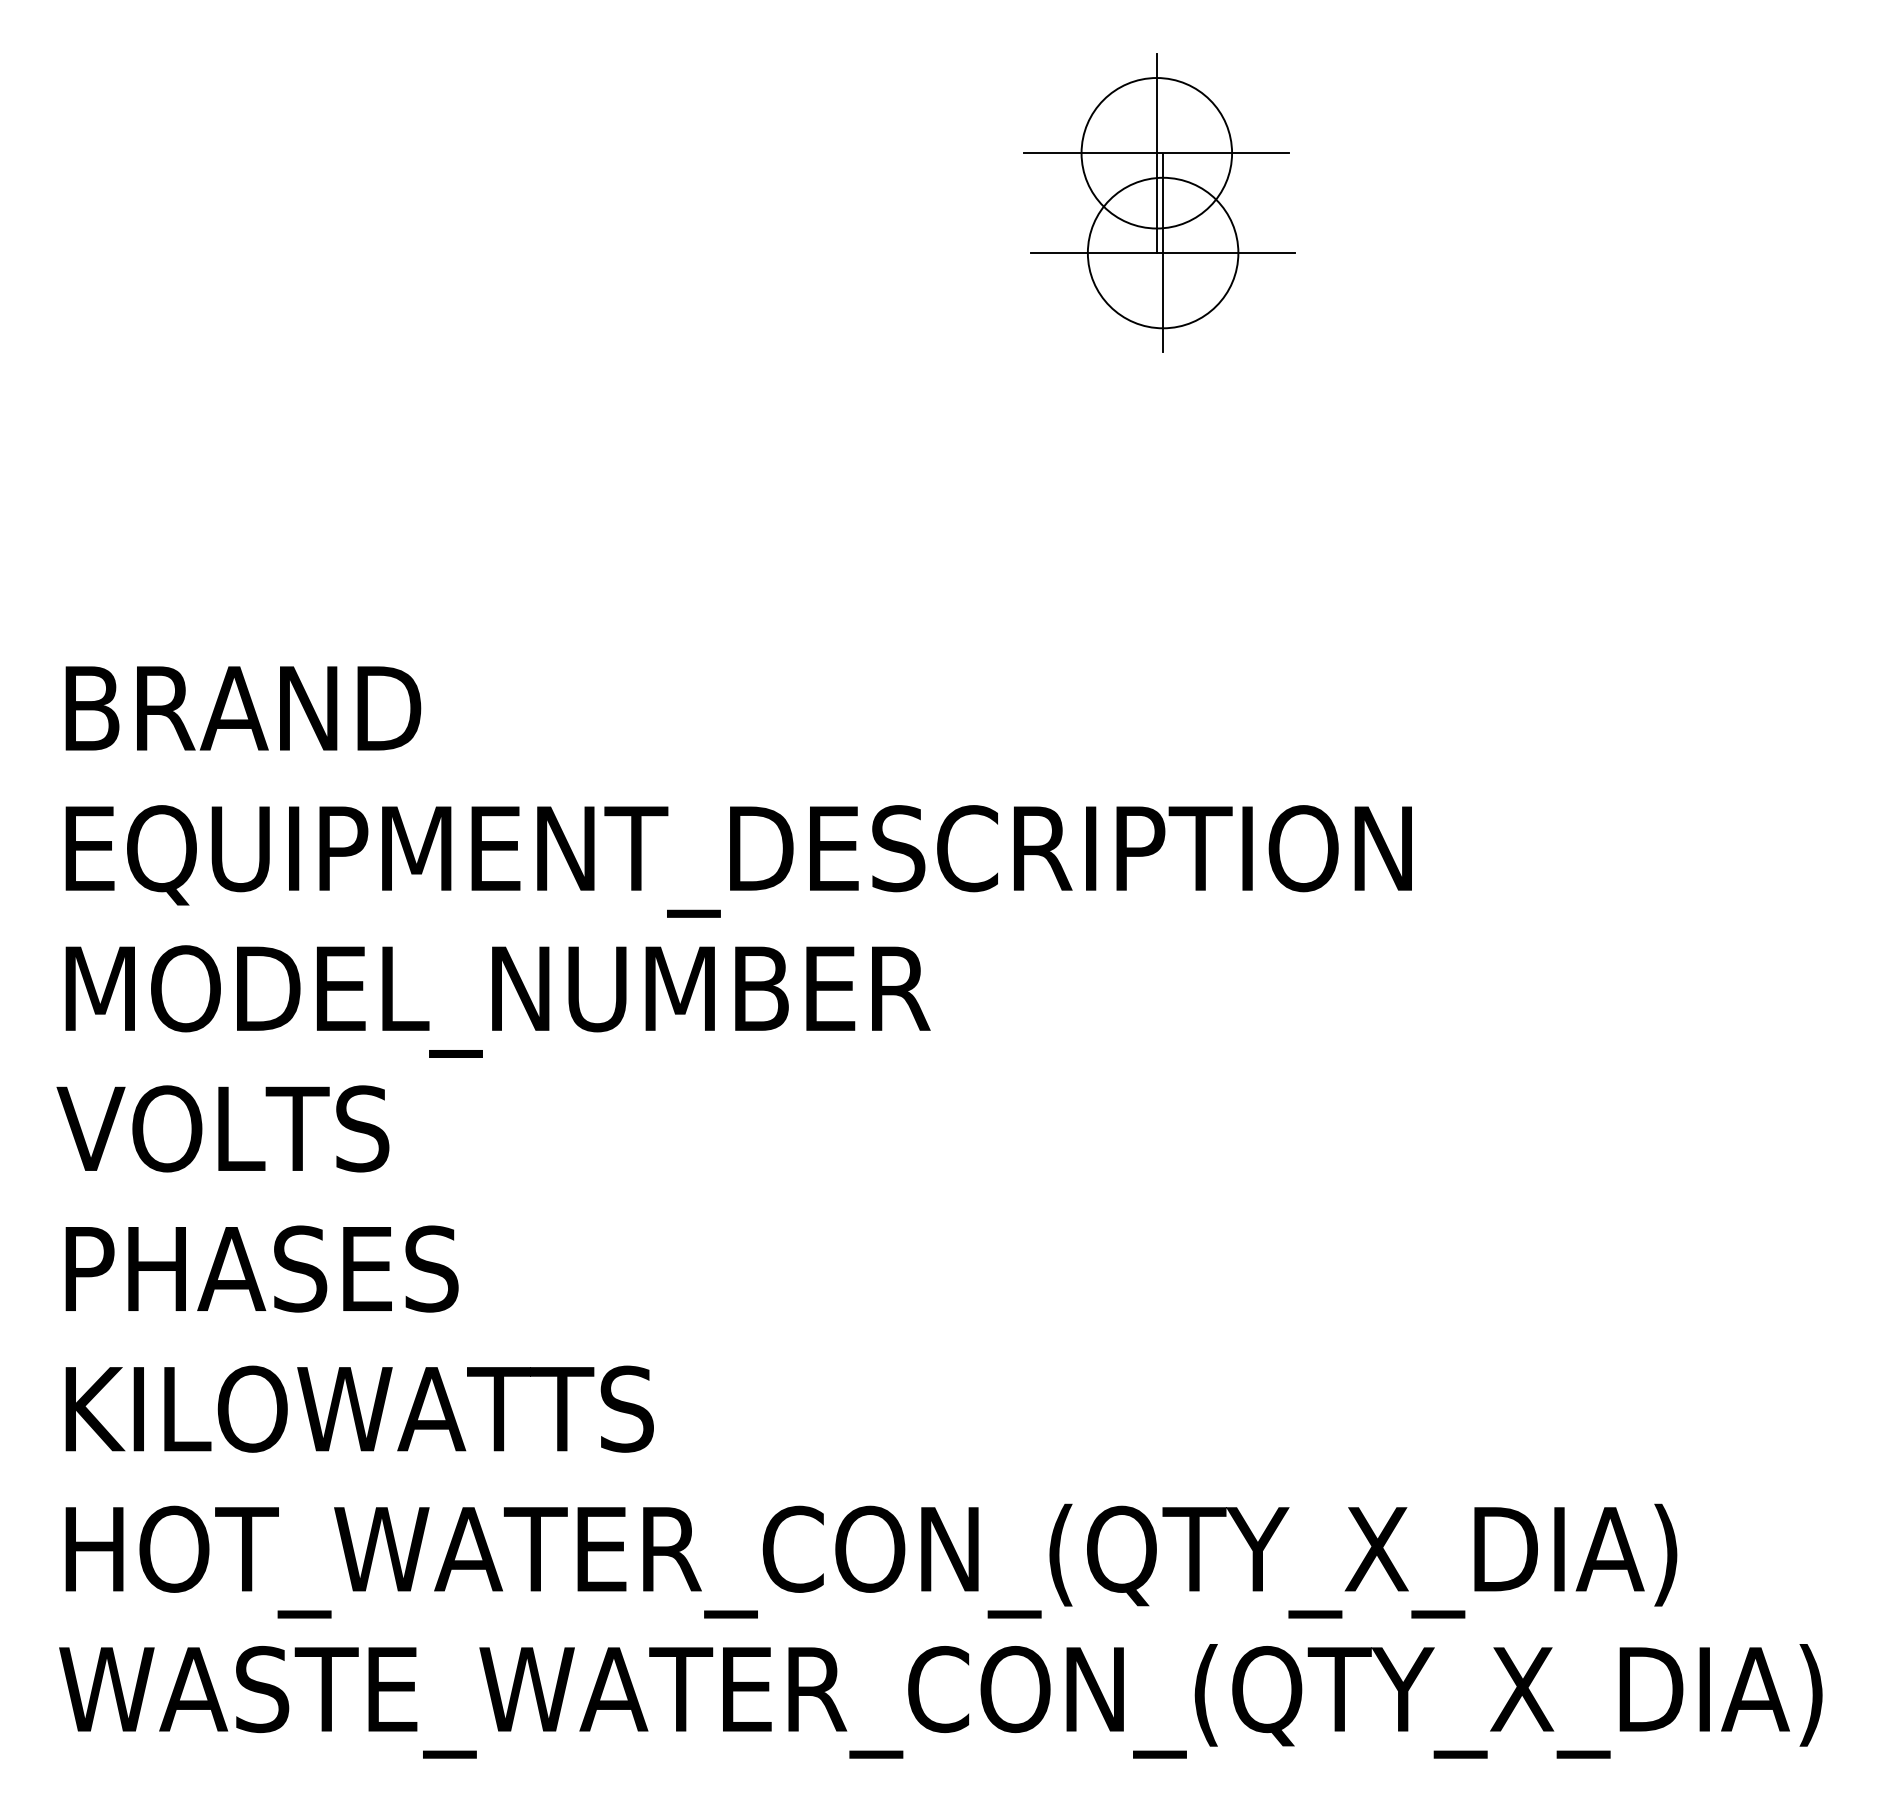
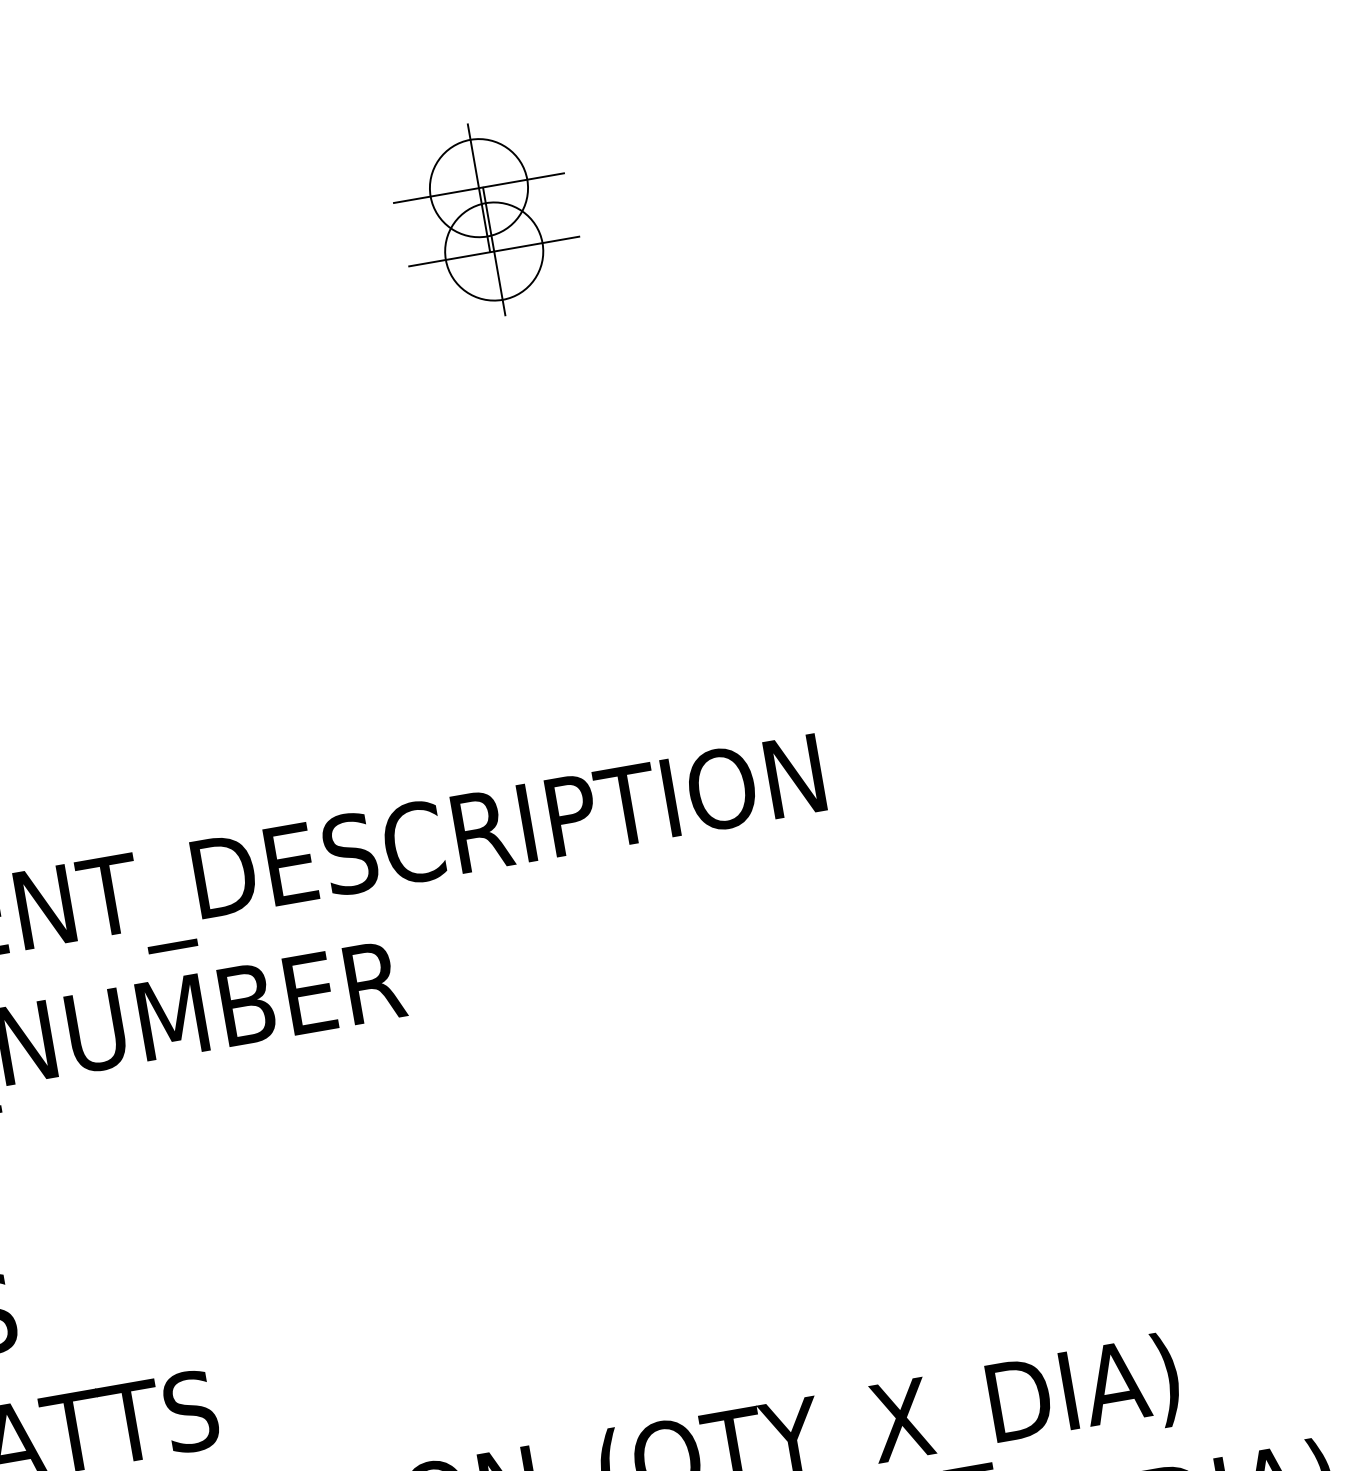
part: (1159, 202) -> (486, 219), size x0.7

